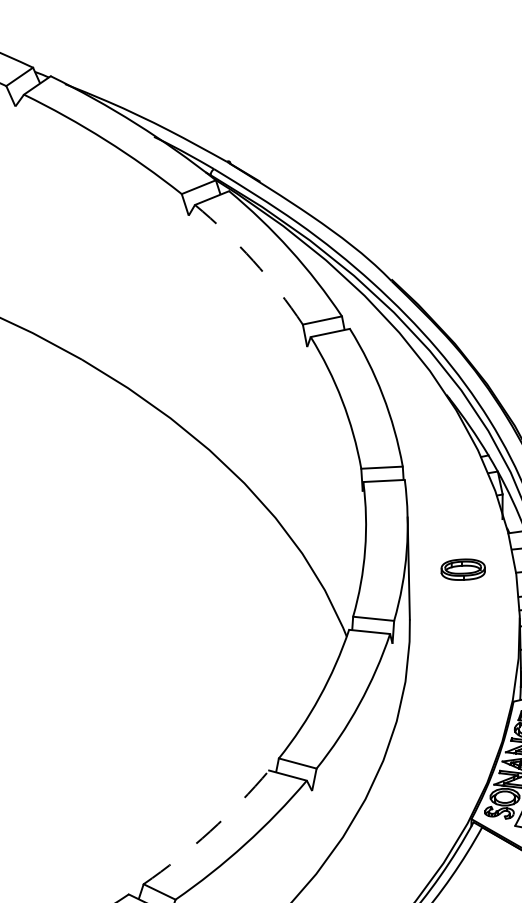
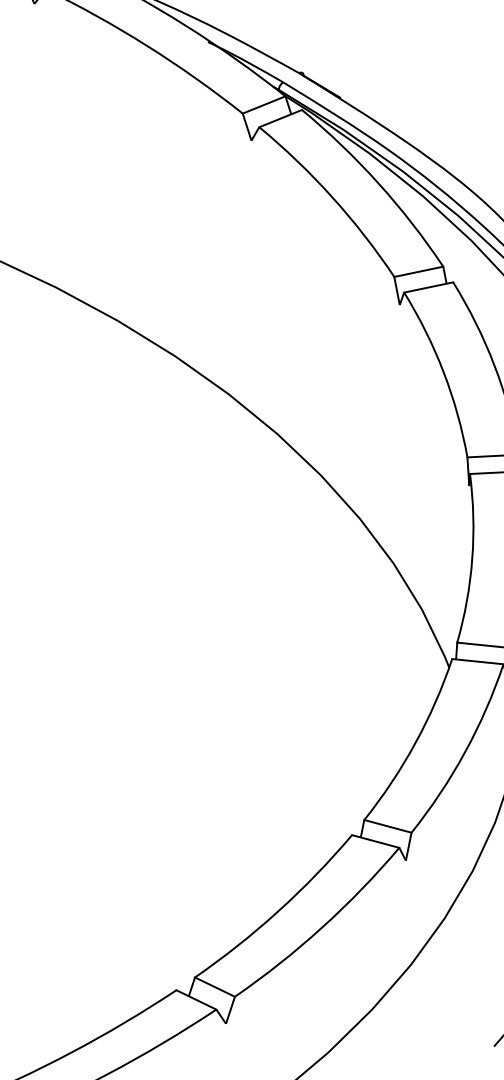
arc: (253, 260) -> (332, 196), dashed -> solid
arc: (210, 831) -> (278, 911), dashed -> solid

